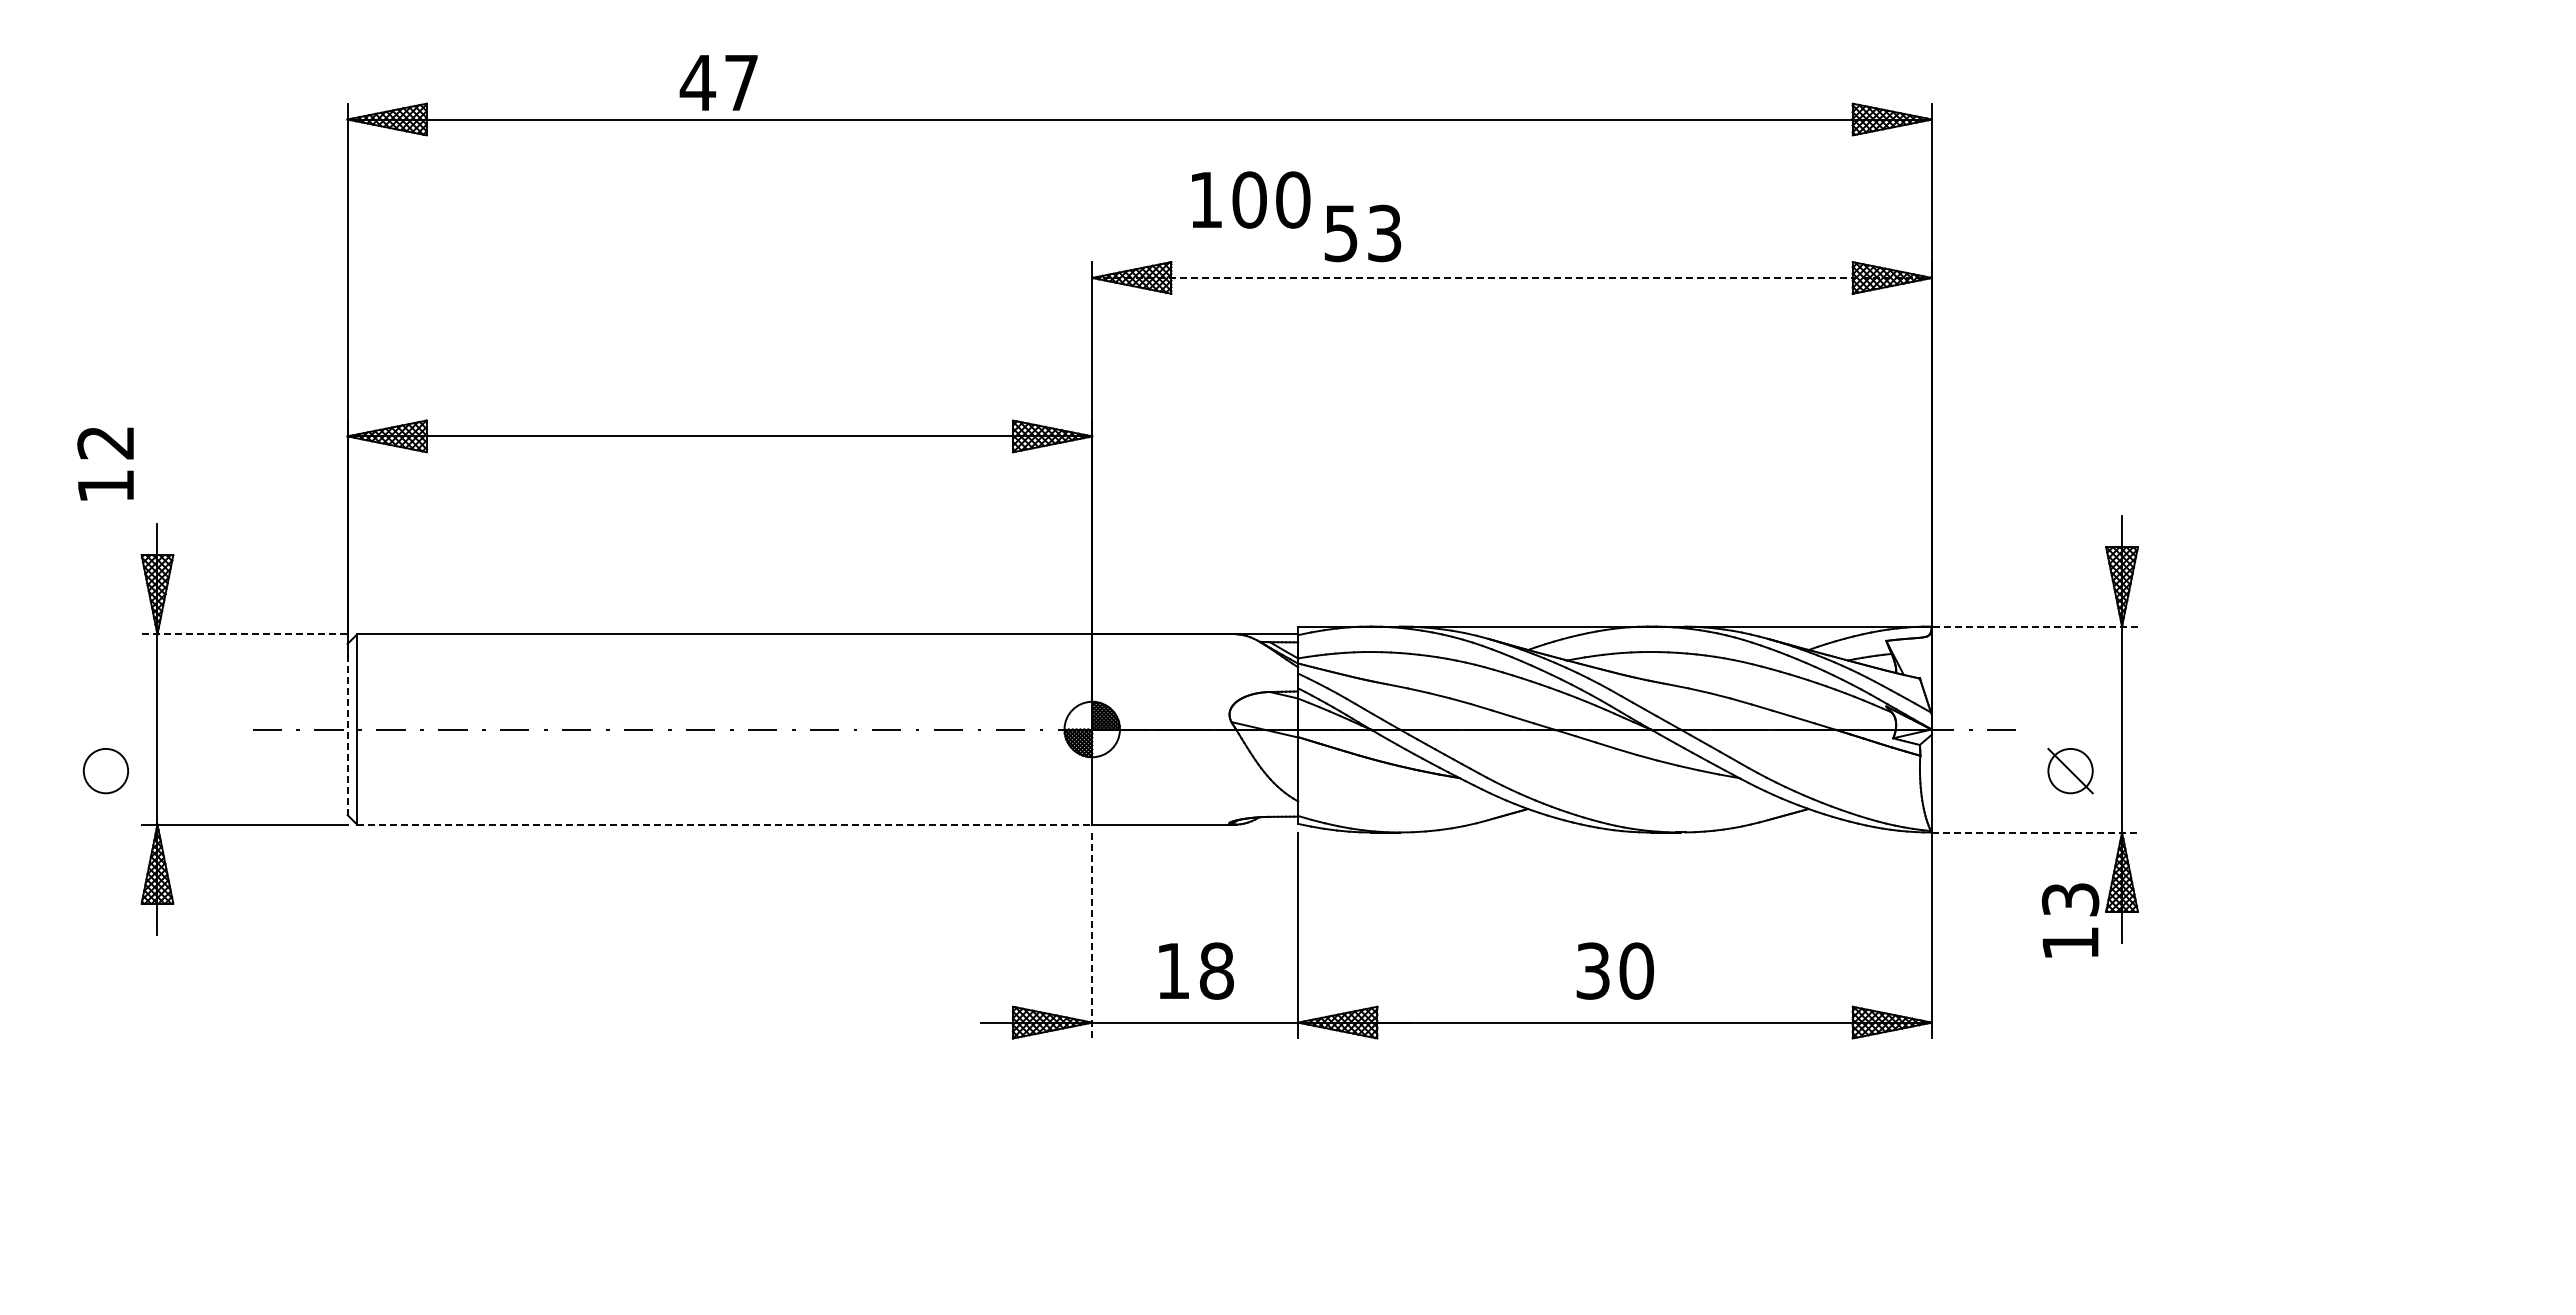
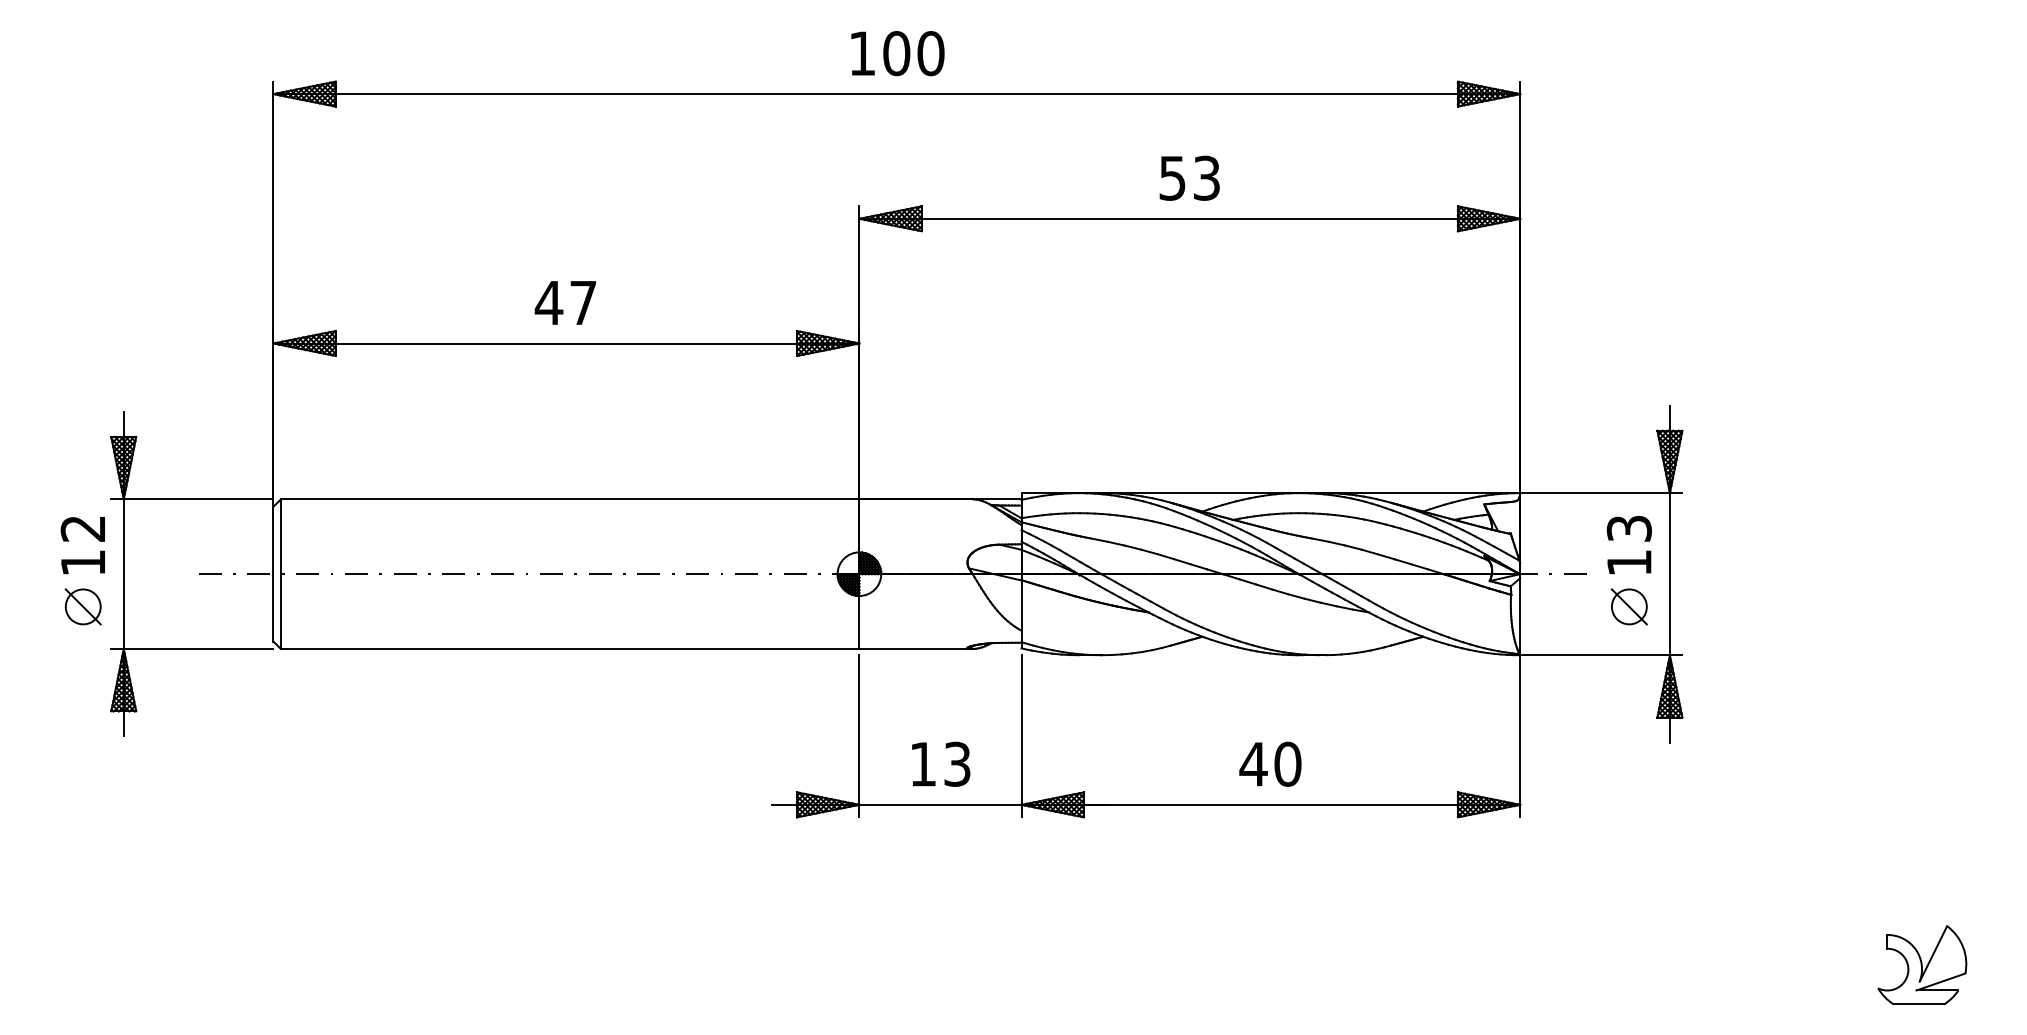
text: (718, 82) -> (565, 302), moved
text: (1251, 199) -> (898, 53), moved
text: (1362, 233) -> (1189, 178), moved
line: (1512, 277) -> (1190, 218), dashed -> solid
text: (105, 463) -> (82, 545), moved
line: (2034, 626) -> (1600, 493), dashed -> solid
line: (244, 634) -> (192, 499), dashed -> solid
line: (347, 729) -> (273, 574), dashed -> solid
line: (105, 770) -> (82, 606), added
line: (724, 824) -> (570, 648), dashed -> solid
line: (2034, 832) -> (1600, 655), dashed -> solid
text: (2070, 920) -> (1629, 545), moved
line: (1092, 935) -> (859, 736), dashed -> solid
text: (1216, 970) -> (957, 763), 18 -> 13
text: (1592, 970) -> (1253, 763), 30 -> 40
part: (2442, 1225) -> (1922, 964), added

